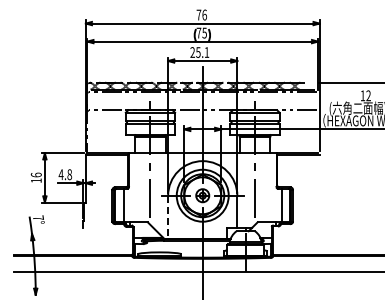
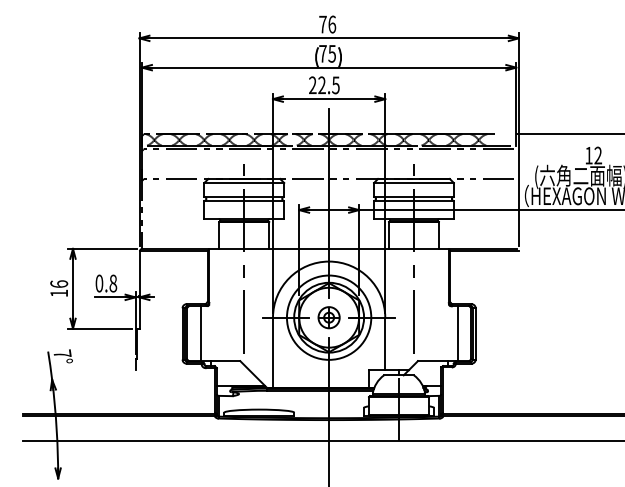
text: (202, 52) -> (328, 85), 25.1 -> 22.5
text: (60, 174) -> (98, 283), 4.8 -> 0.8
line: (168, 217) -> (273, 353), dashed -> solid

